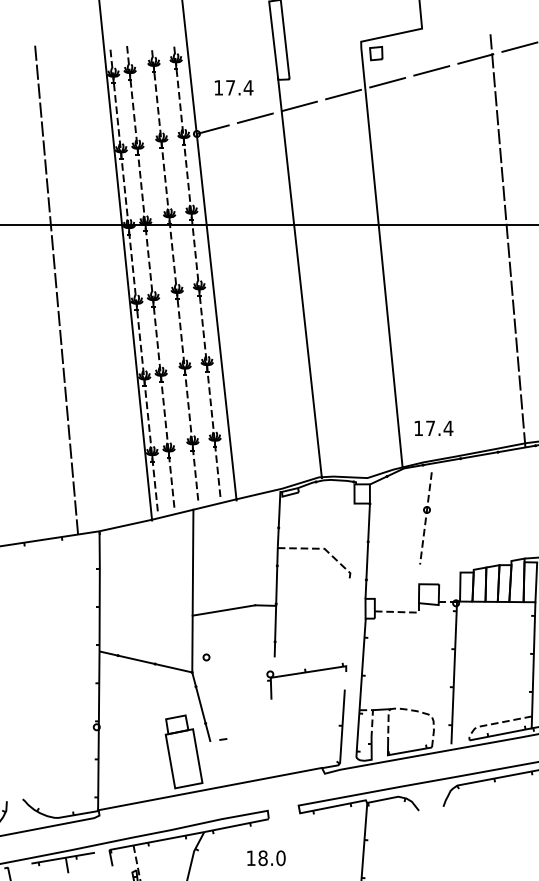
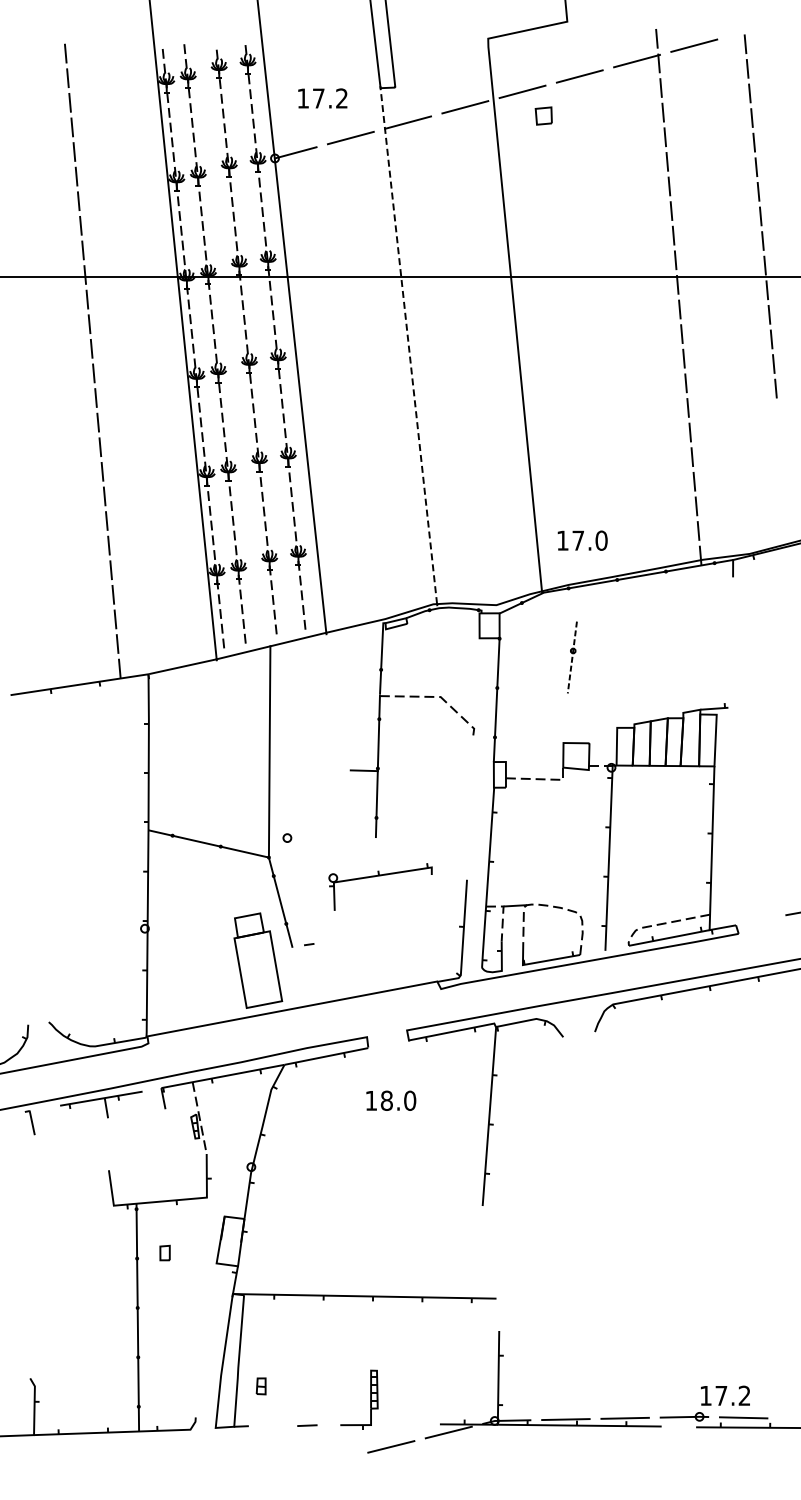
part: (376, 53) -> (543, 115), moved
text: (248, 87) -> (341, 98), 17.4 -> 17.2
line: (299, 278) -> (408, 345), solid -> dashed
text: (448, 428) -> (601, 540), 17.4 -> 17.0
part: (426, 518) -> (572, 657), size x0.6
line: (223, 610) -> (309, 776), removed
part: (306, 673) -> (380, 876), moved
text: (266, 858) -> (391, 1100), moved

